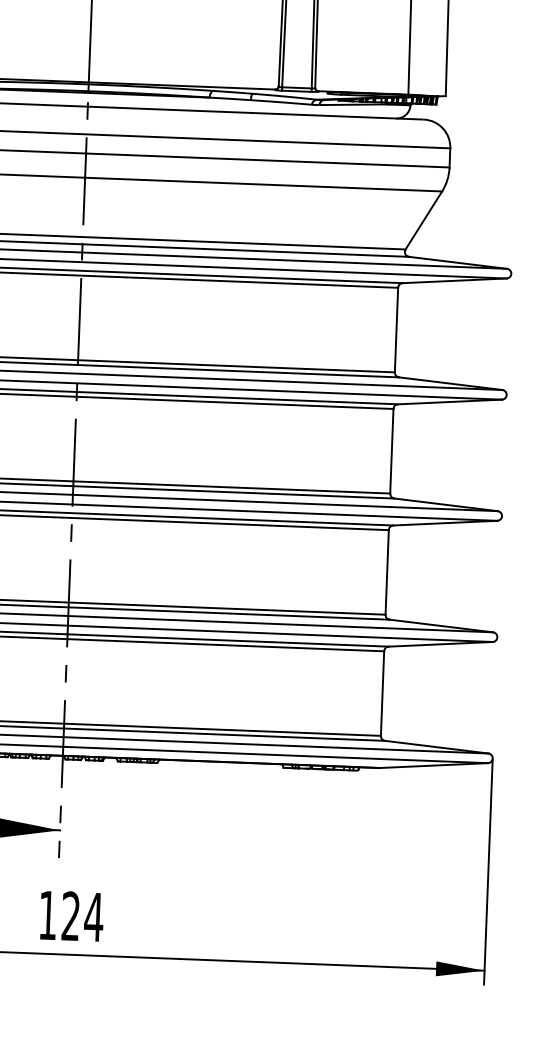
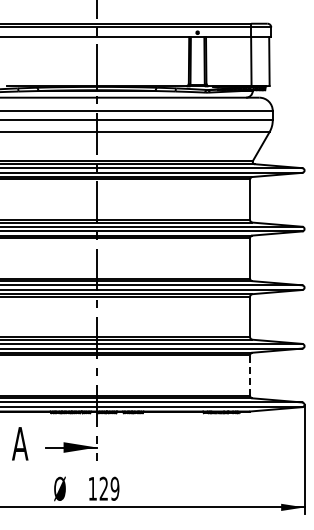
line: (383, 693) -> (250, 375), solid -> dashed
text: (92, 916) -> (114, 488), 124 -> 129

